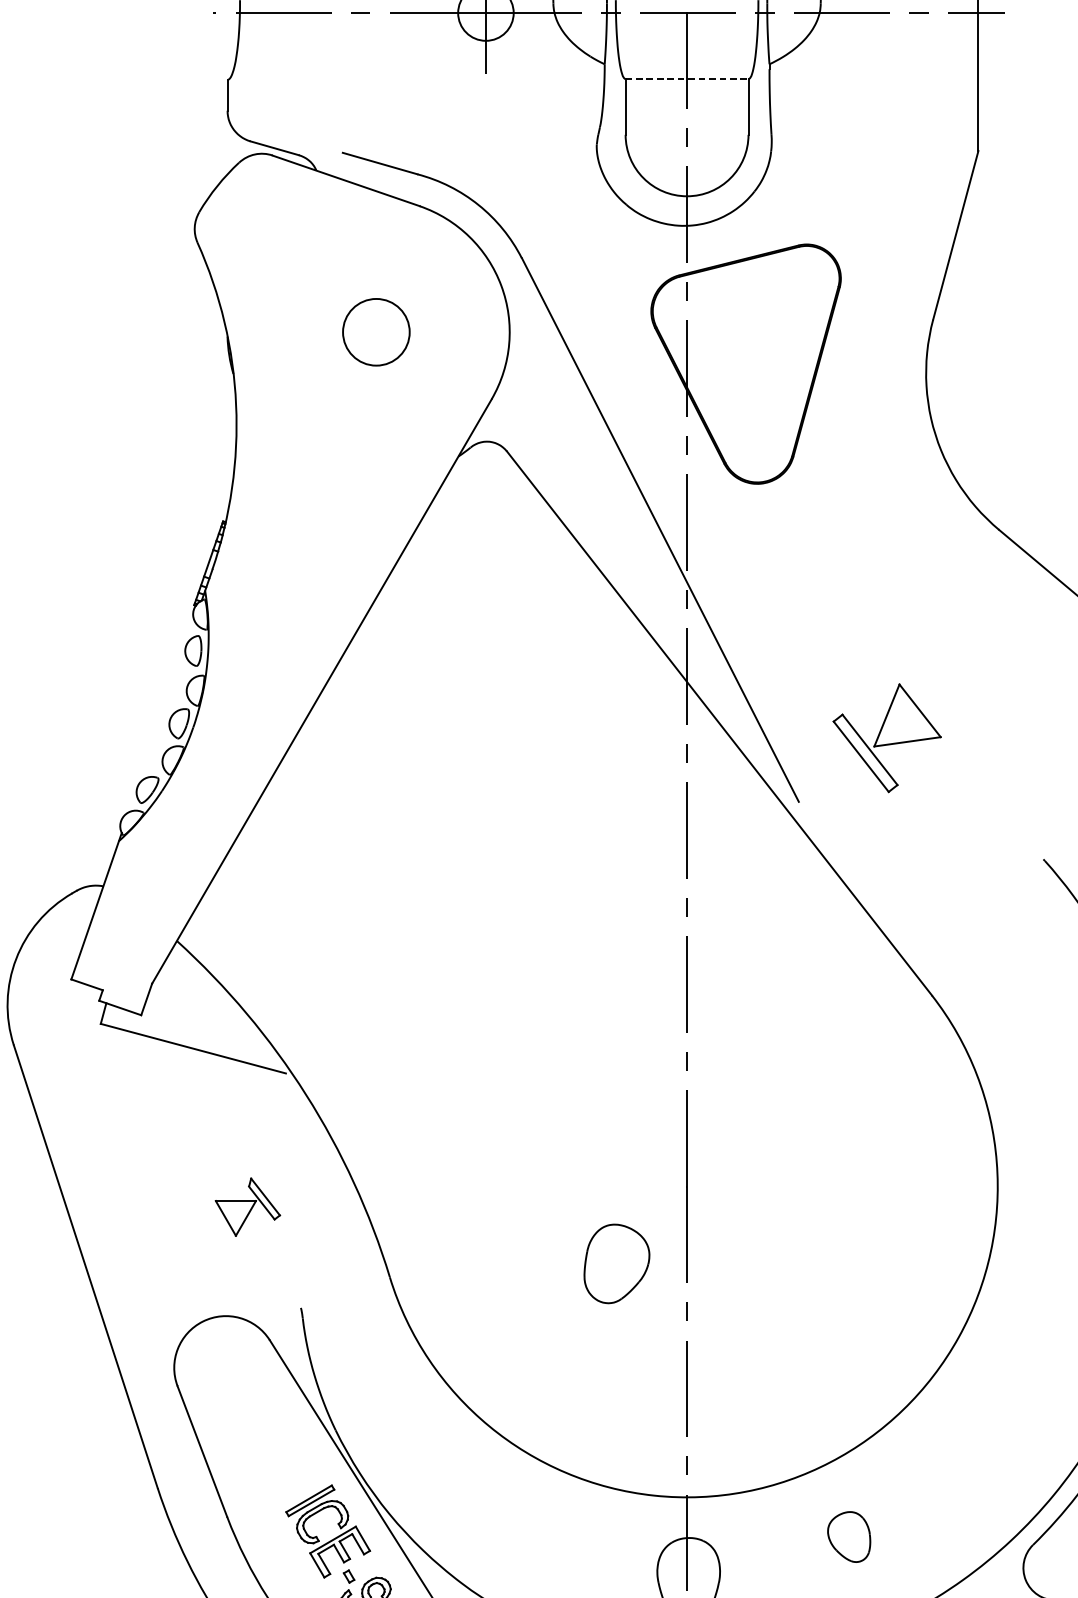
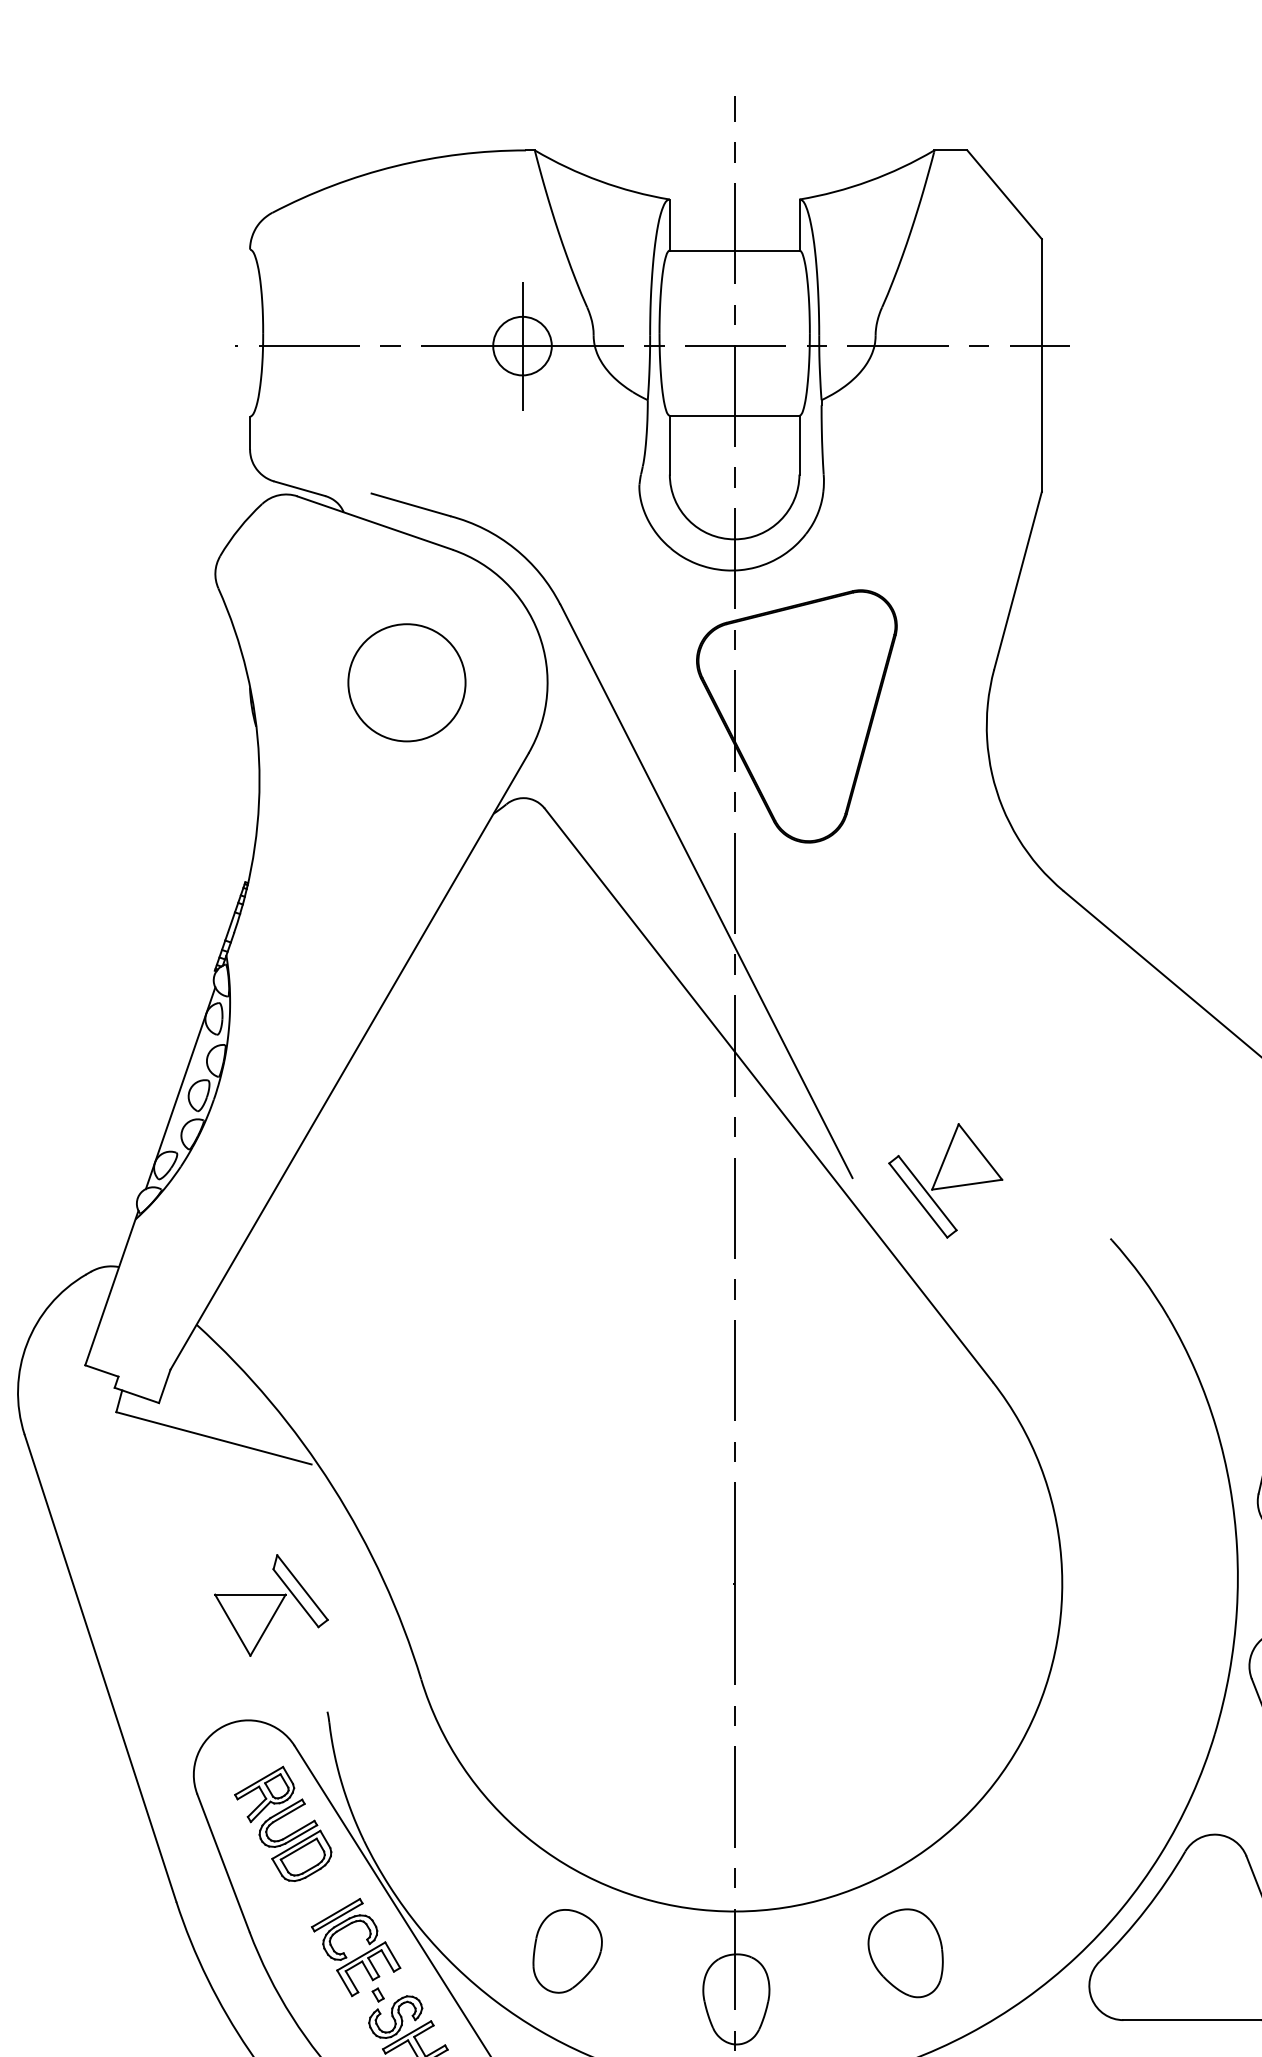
line: (686, 78) -> (734, 415), dashed -> solid
circle: (375, 332) -> (406, 682), size x1.67
line: (161, 716) -> (180, 1088), added
part: (887, 737) -> (945, 1180), moved
part: (247, 1207) -> (271, 1605), size x1.67
part: (616, 1264) -> (567, 1951), moved
part: (259, 1413) -> (283, 1823), added
part: (849, 1537) -> (905, 1953), size x1.67

